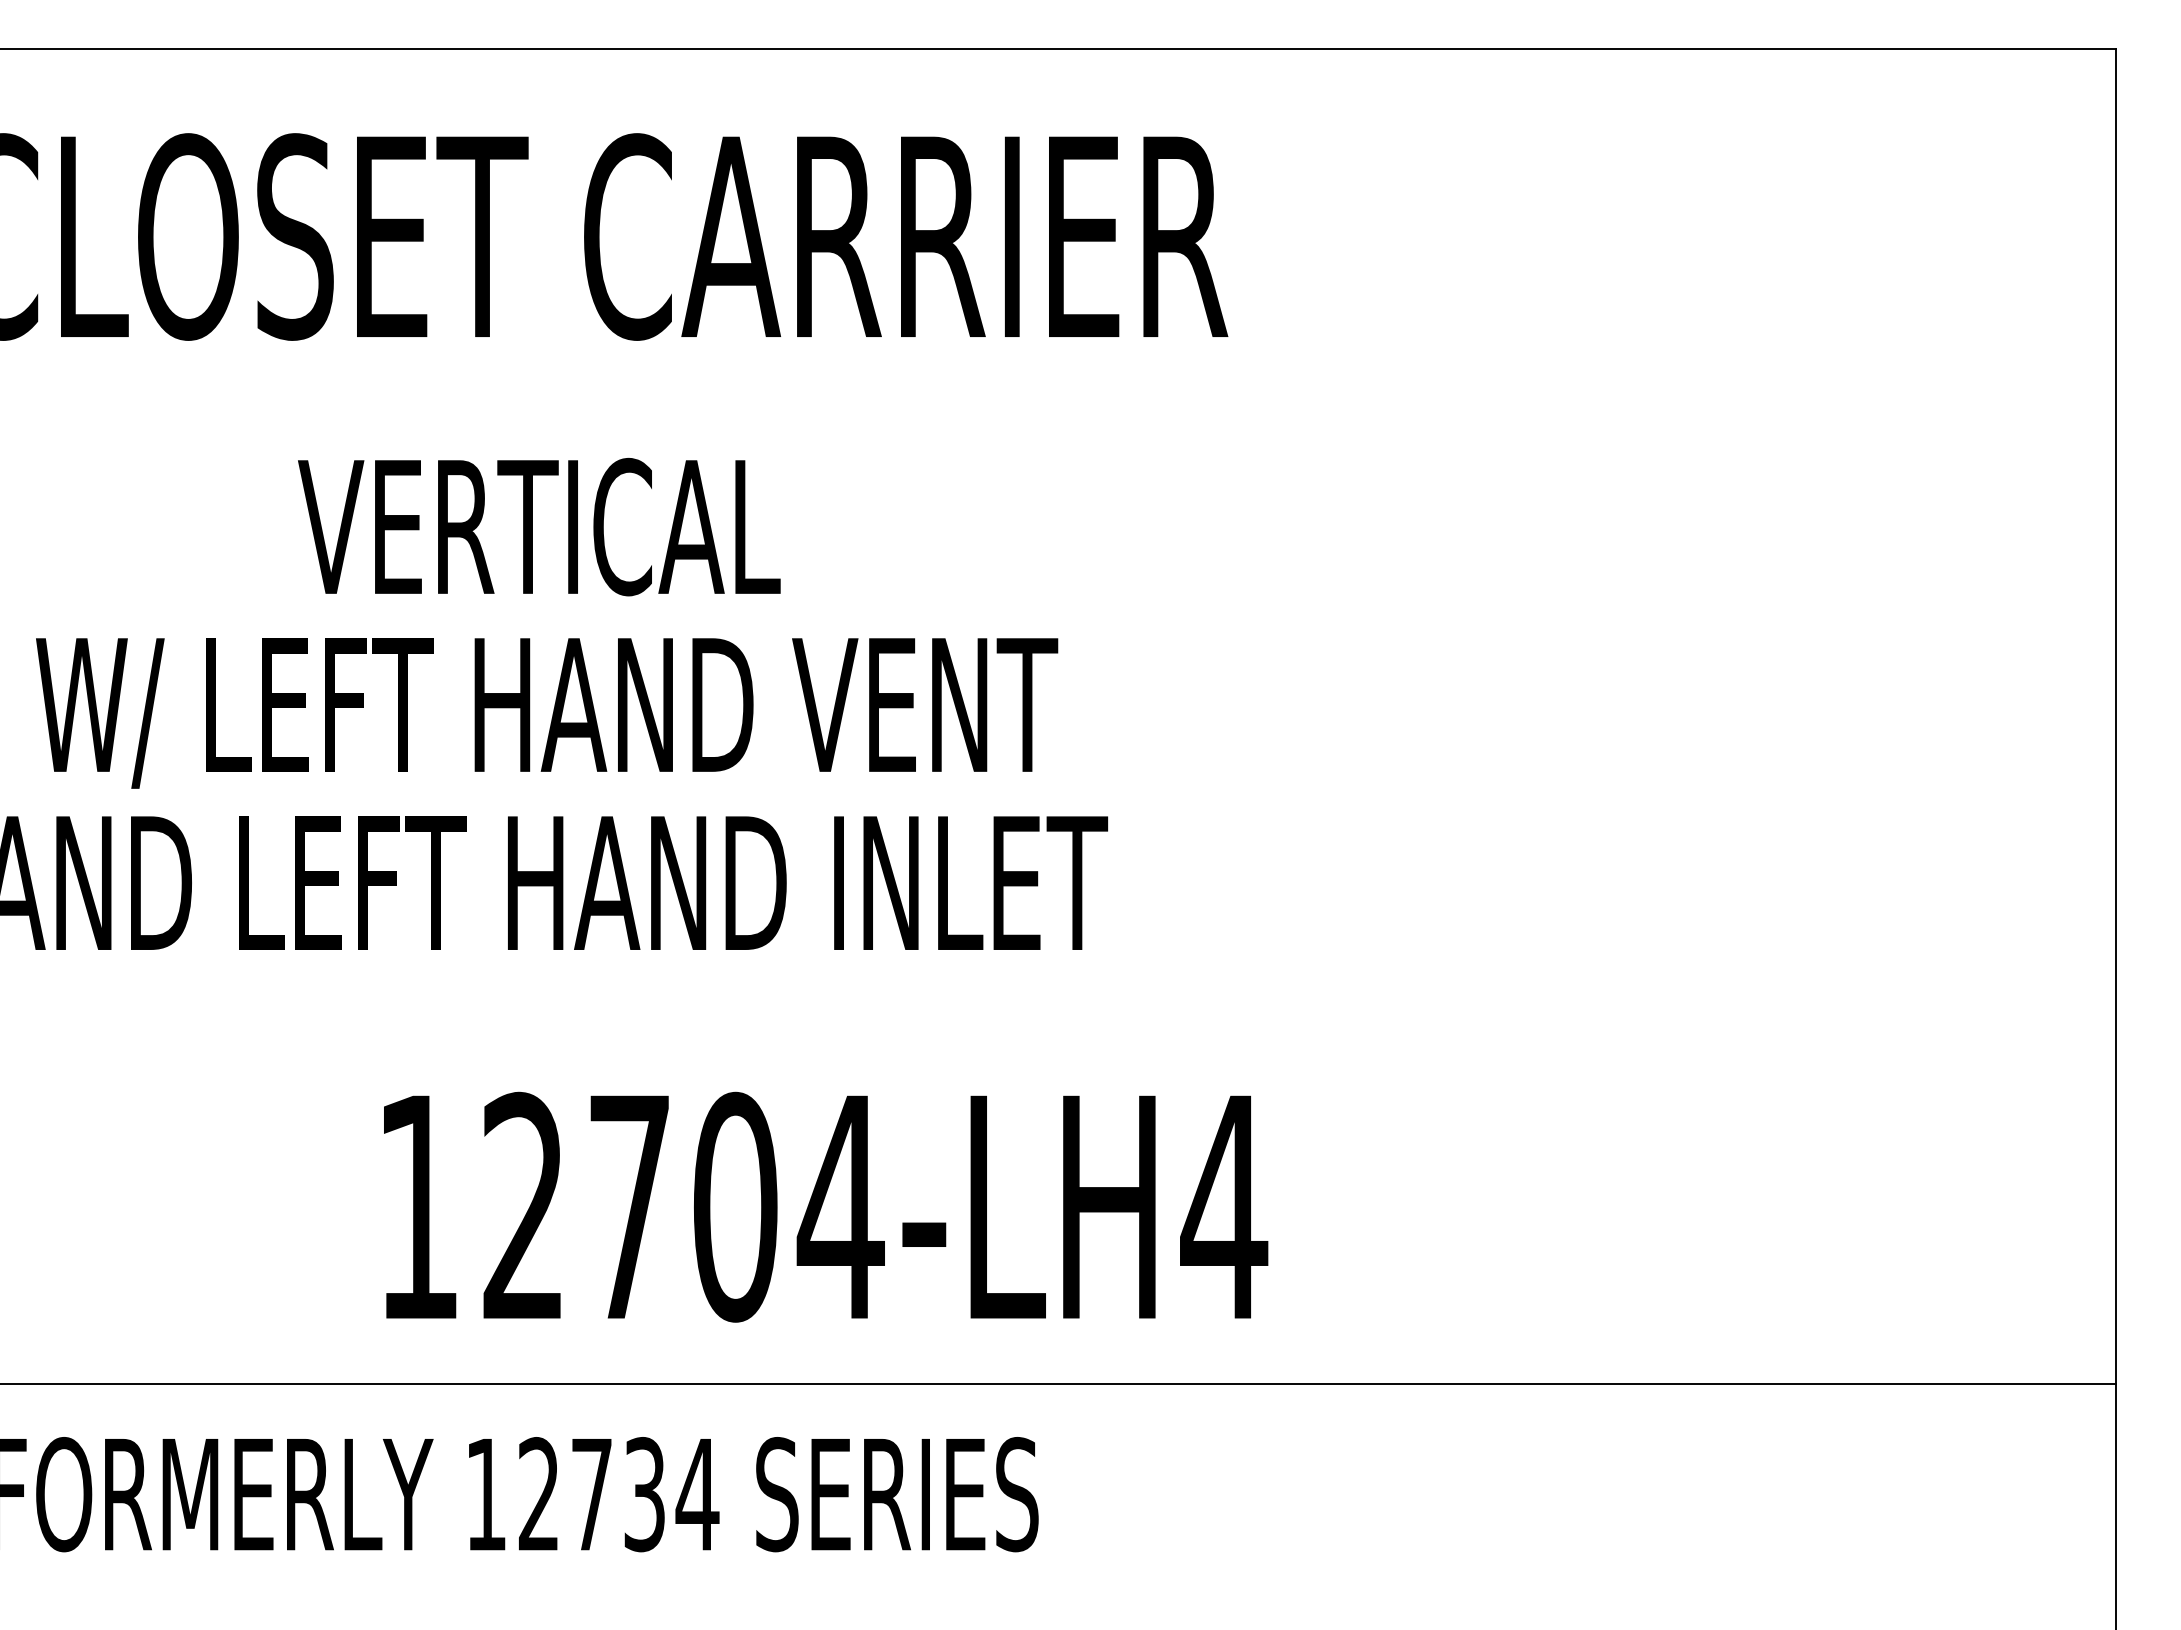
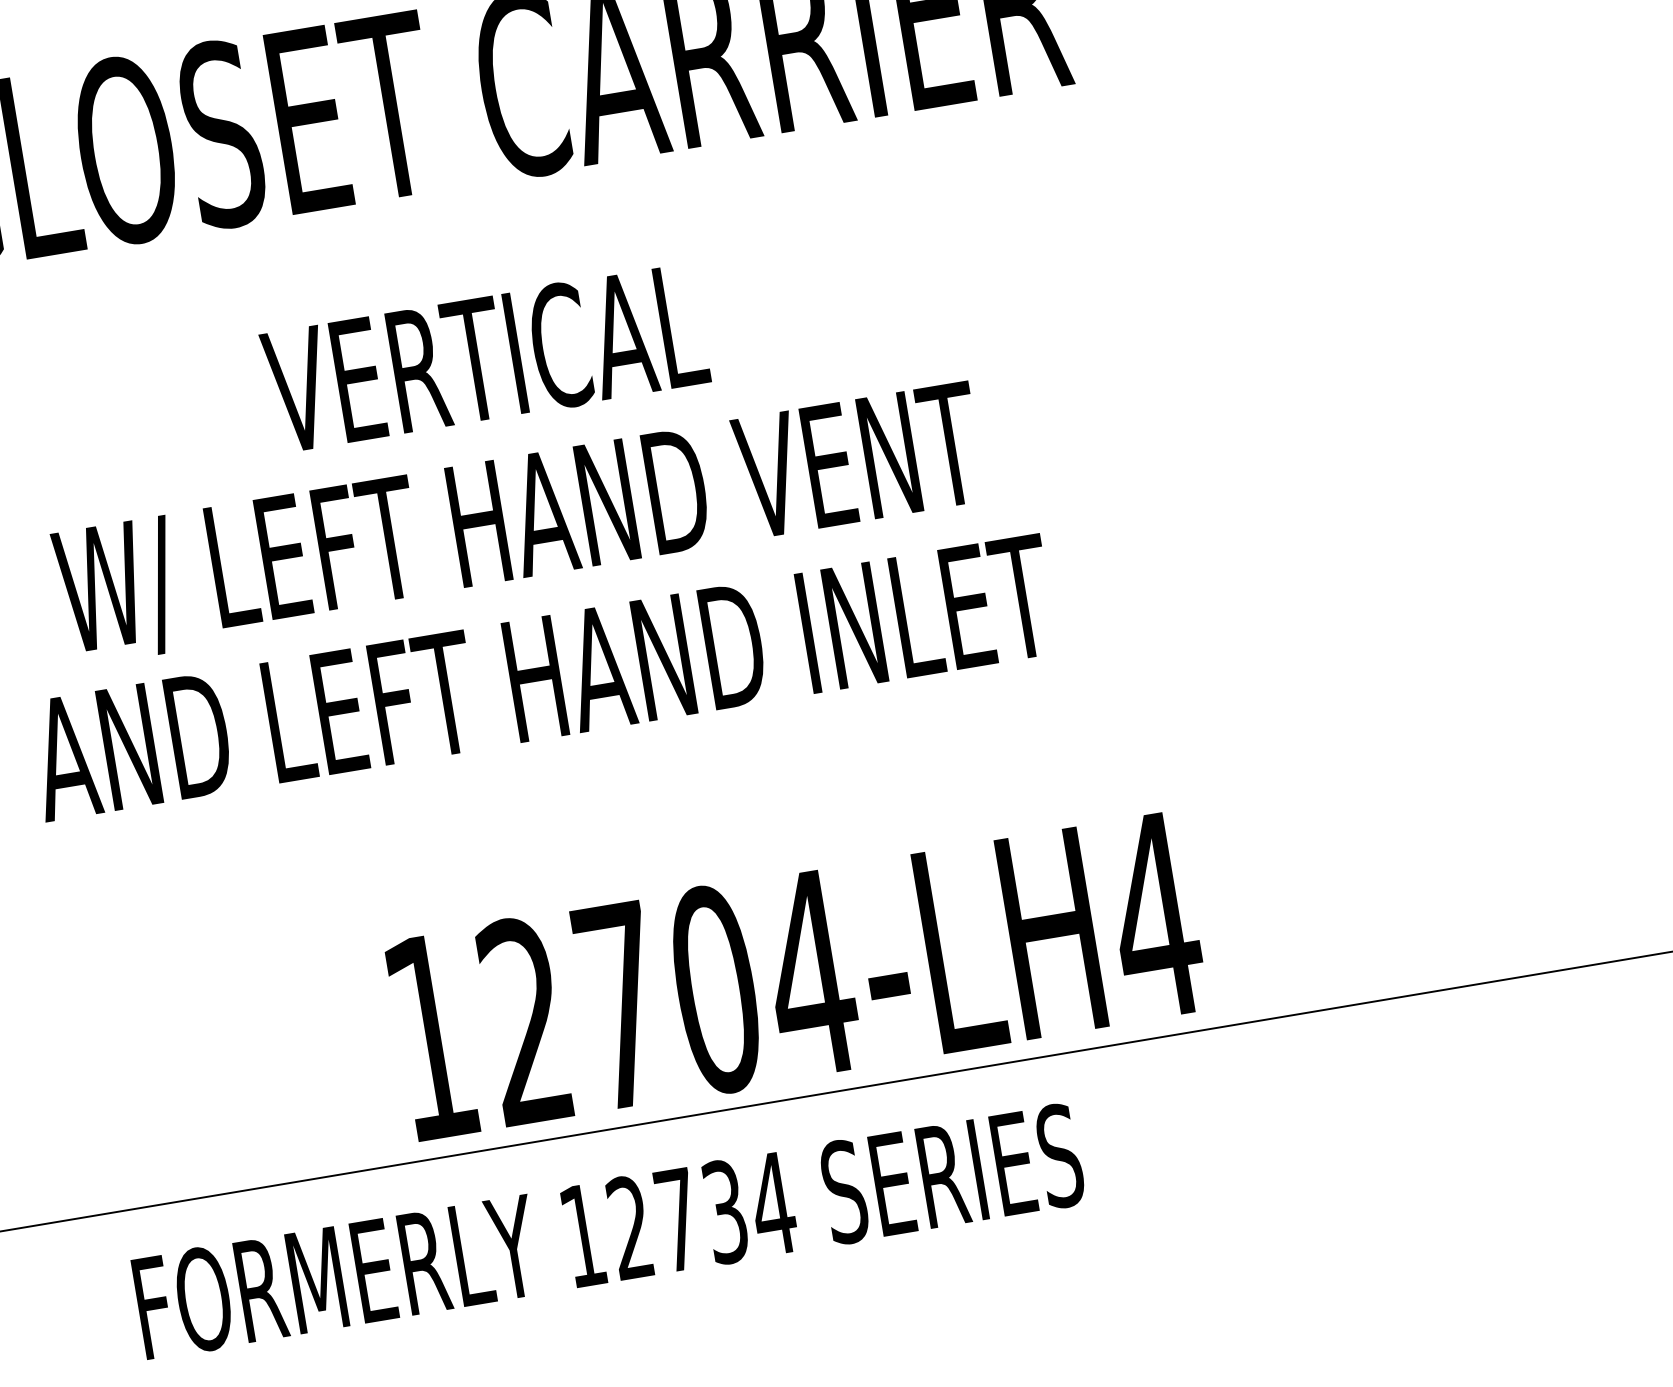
text: (826, 1206) -> (797, 975), moved

